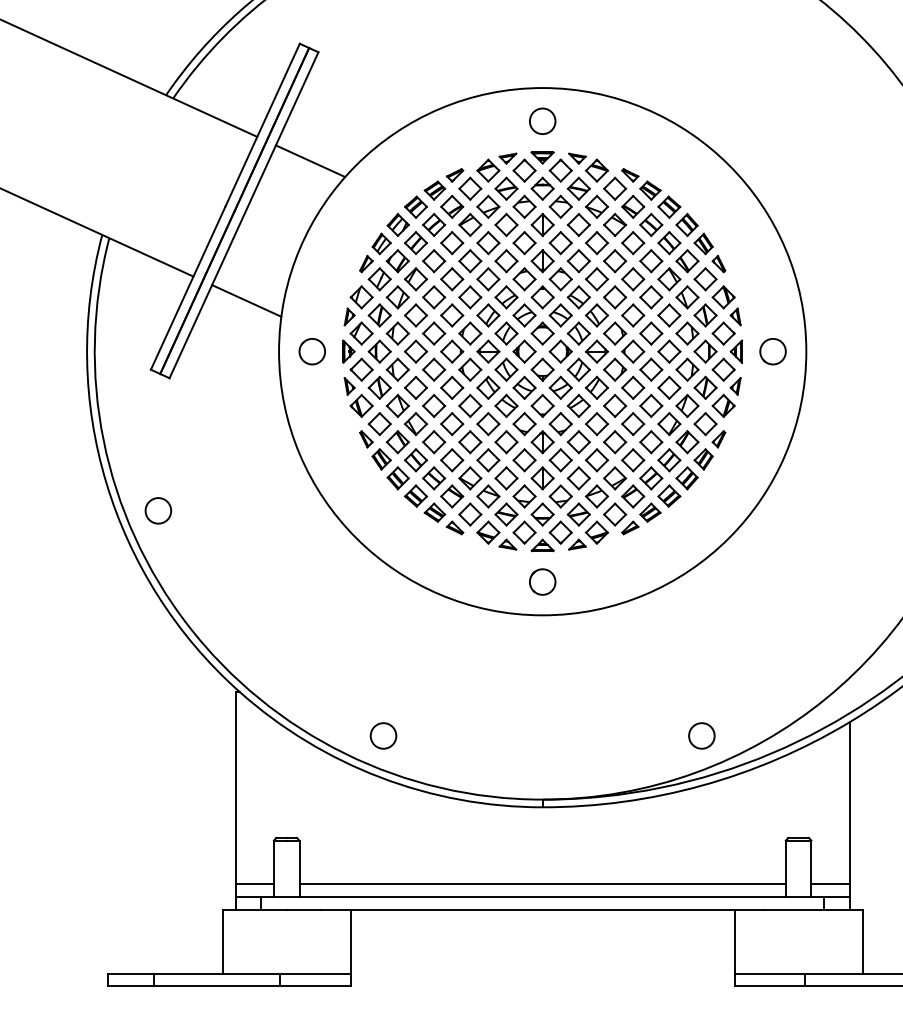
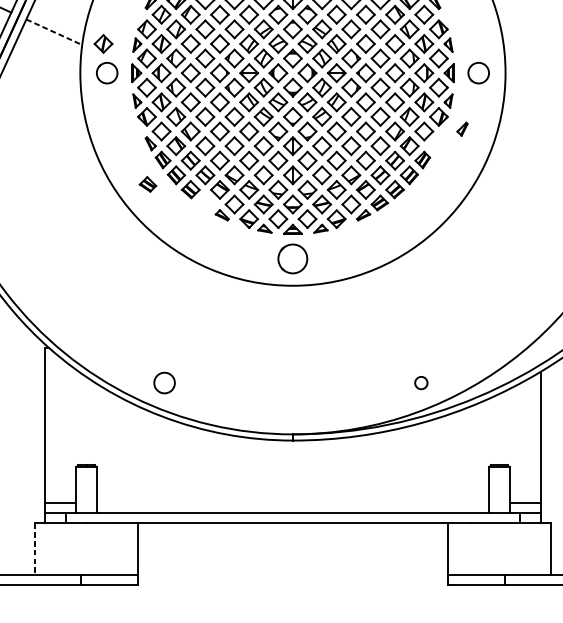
line: (247, 301) -> (54, 32), solid -> dashed
part: (307, 315) -> (103, 43), added
part: (718, 439) -> (462, 129), moved
part: (434, 512) -> (147, 184), moved
circle: (542, 581) -> (292, 258), size x1.4
circle: (701, 735) -> (421, 382), size x0.6
line: (542, 884) -> (292, 502), removed
line: (222, 941) -> (34, 548), solid -> dashed

